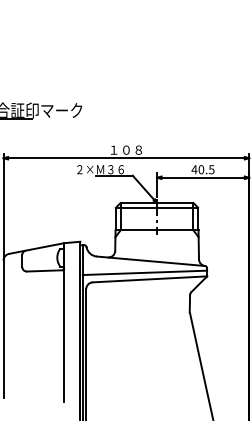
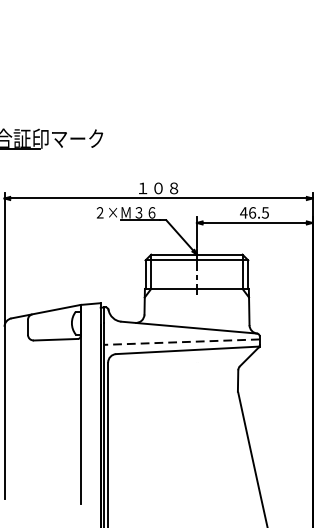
text: (201, 169) -> (252, 212), 40.5 -> 46.5
line: (144, 272) -> (181, 341), solid -> dashed

